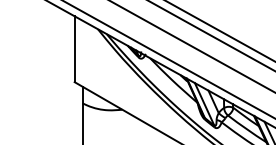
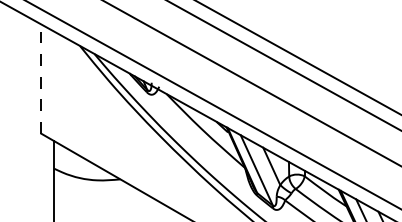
line: (74, 49) -> (41, 79), solid -> dashed

